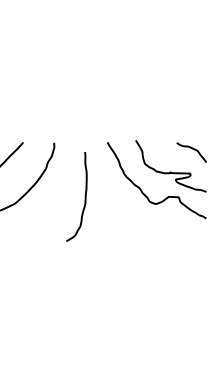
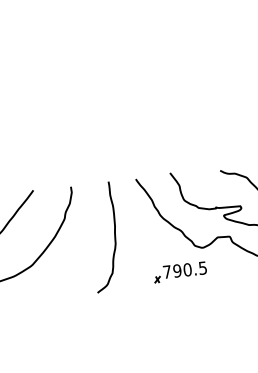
curve: (84, 196) -> (113, 235), moved
part: (135, 222) -> (180, 273), added

